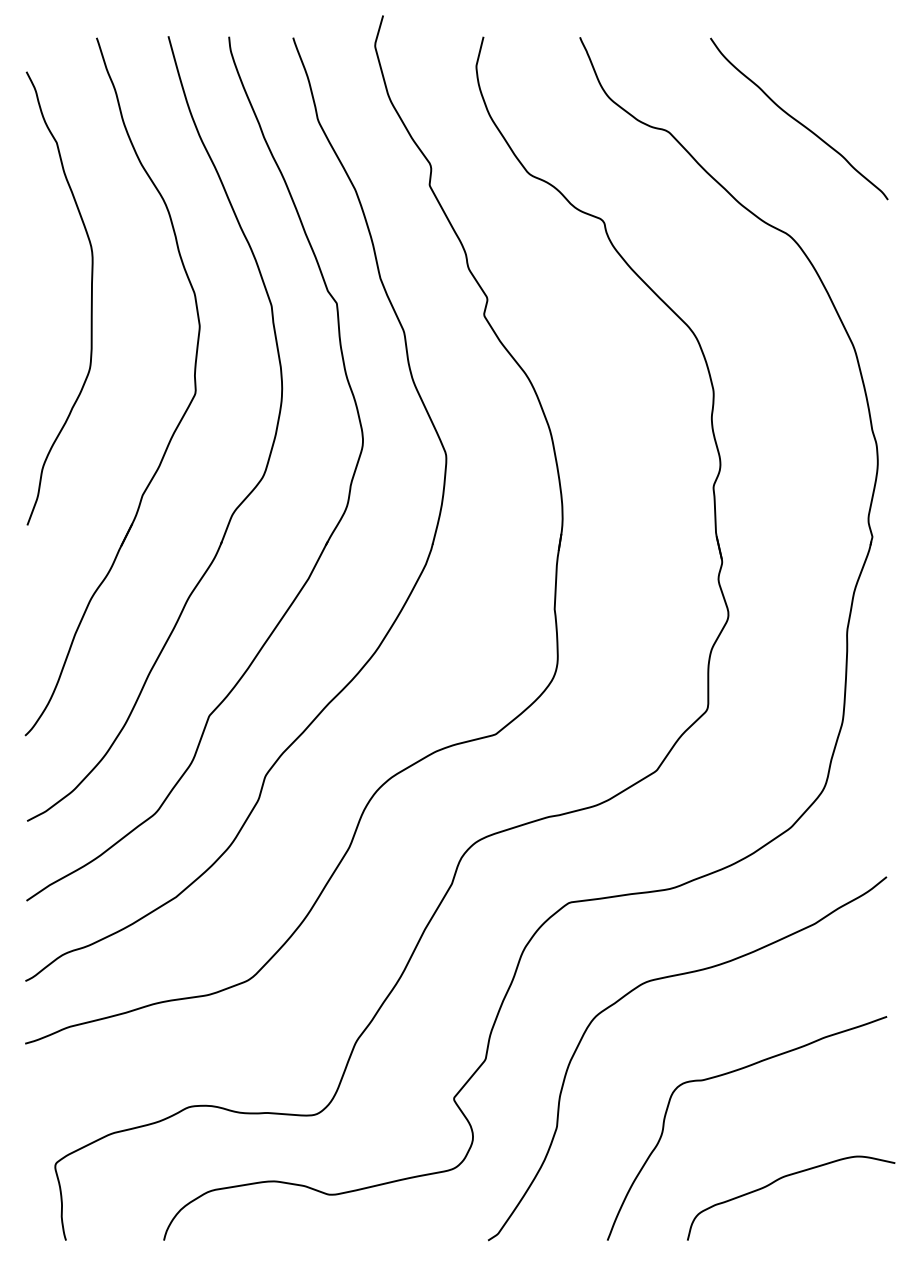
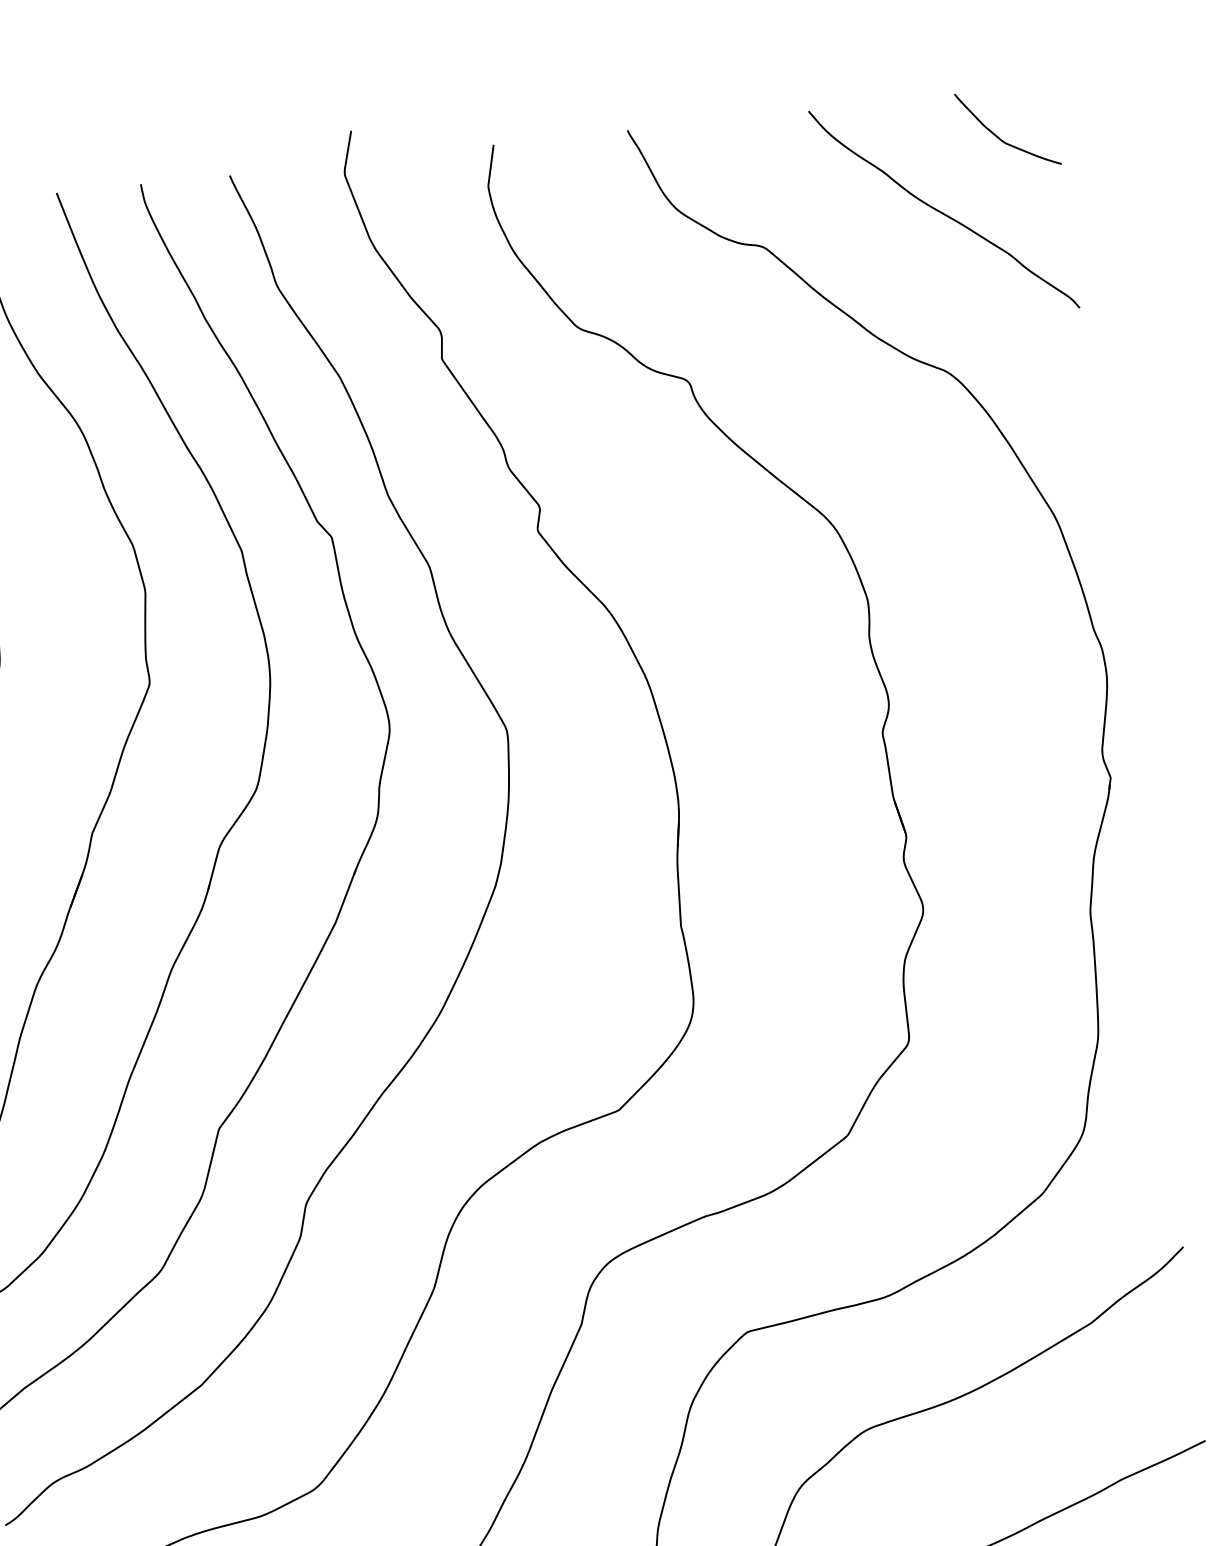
curve: (844, 71) -> (999, 136), added

